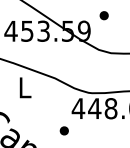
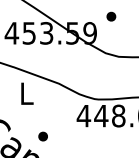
part: (63, 130) -> (42, 136), moved

